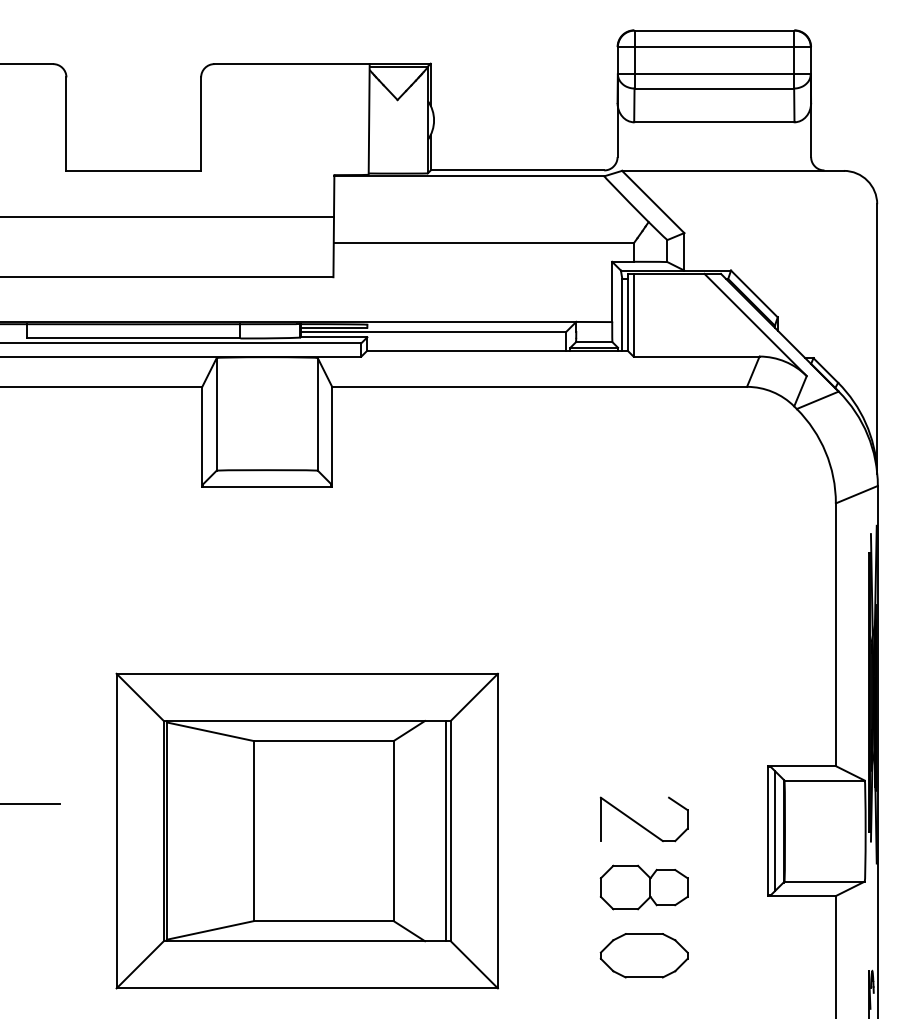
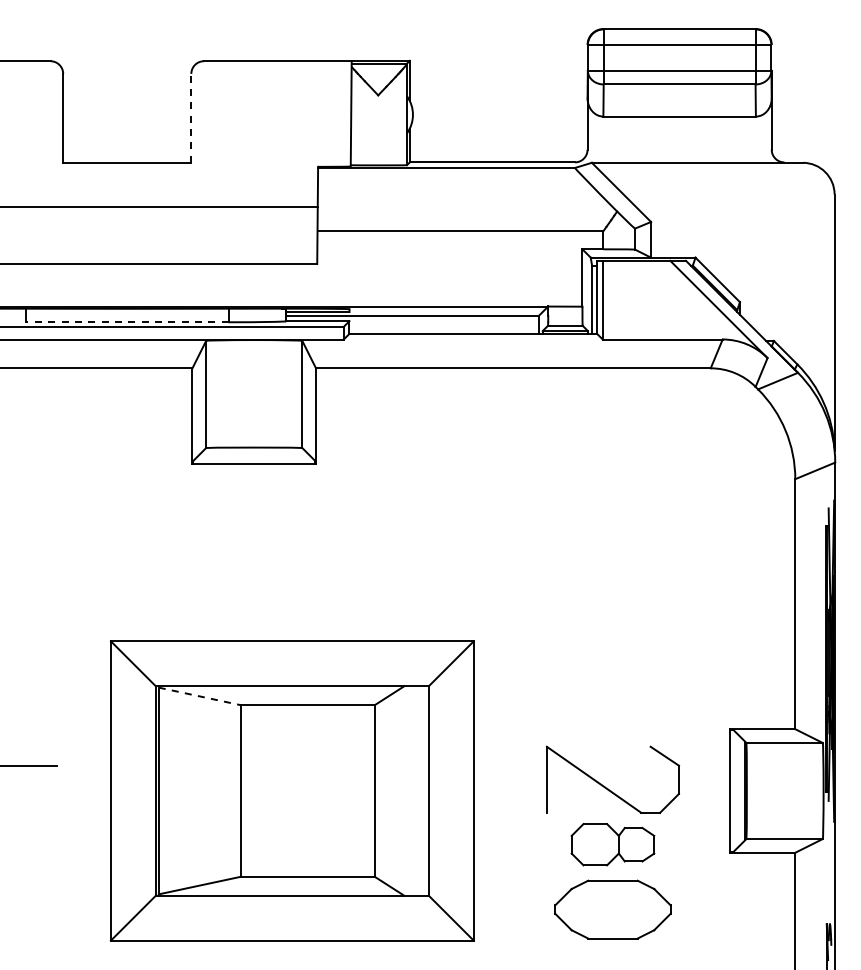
line: (201, 123) -> (191, 117), solid -> dashed
line: (132, 338) -> (126, 322), solid -> dashed
line: (210, 731) -> (200, 696), solid -> dashed
part: (643, 819) -> (612, 779), size x1.6
line: (446, 830) -> (424, 790), removed
line: (775, 830) -> (737, 790), removed
part: (643, 955) -> (612, 909), size x1.4

